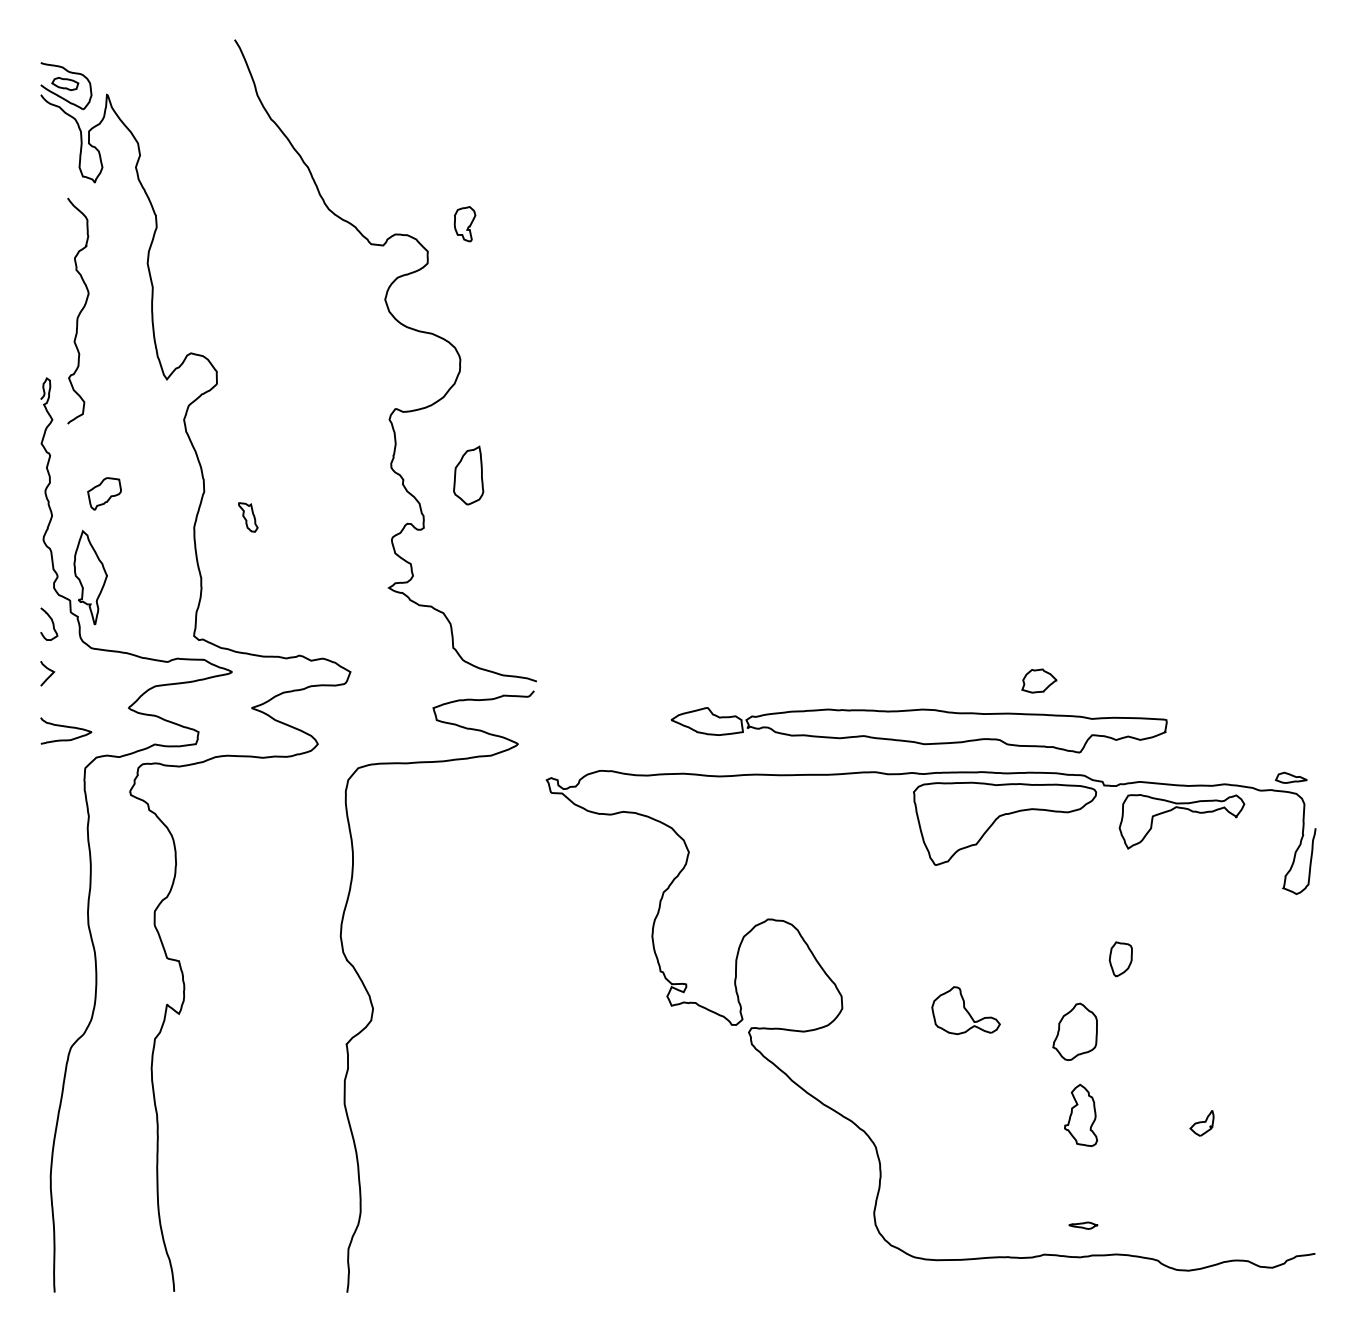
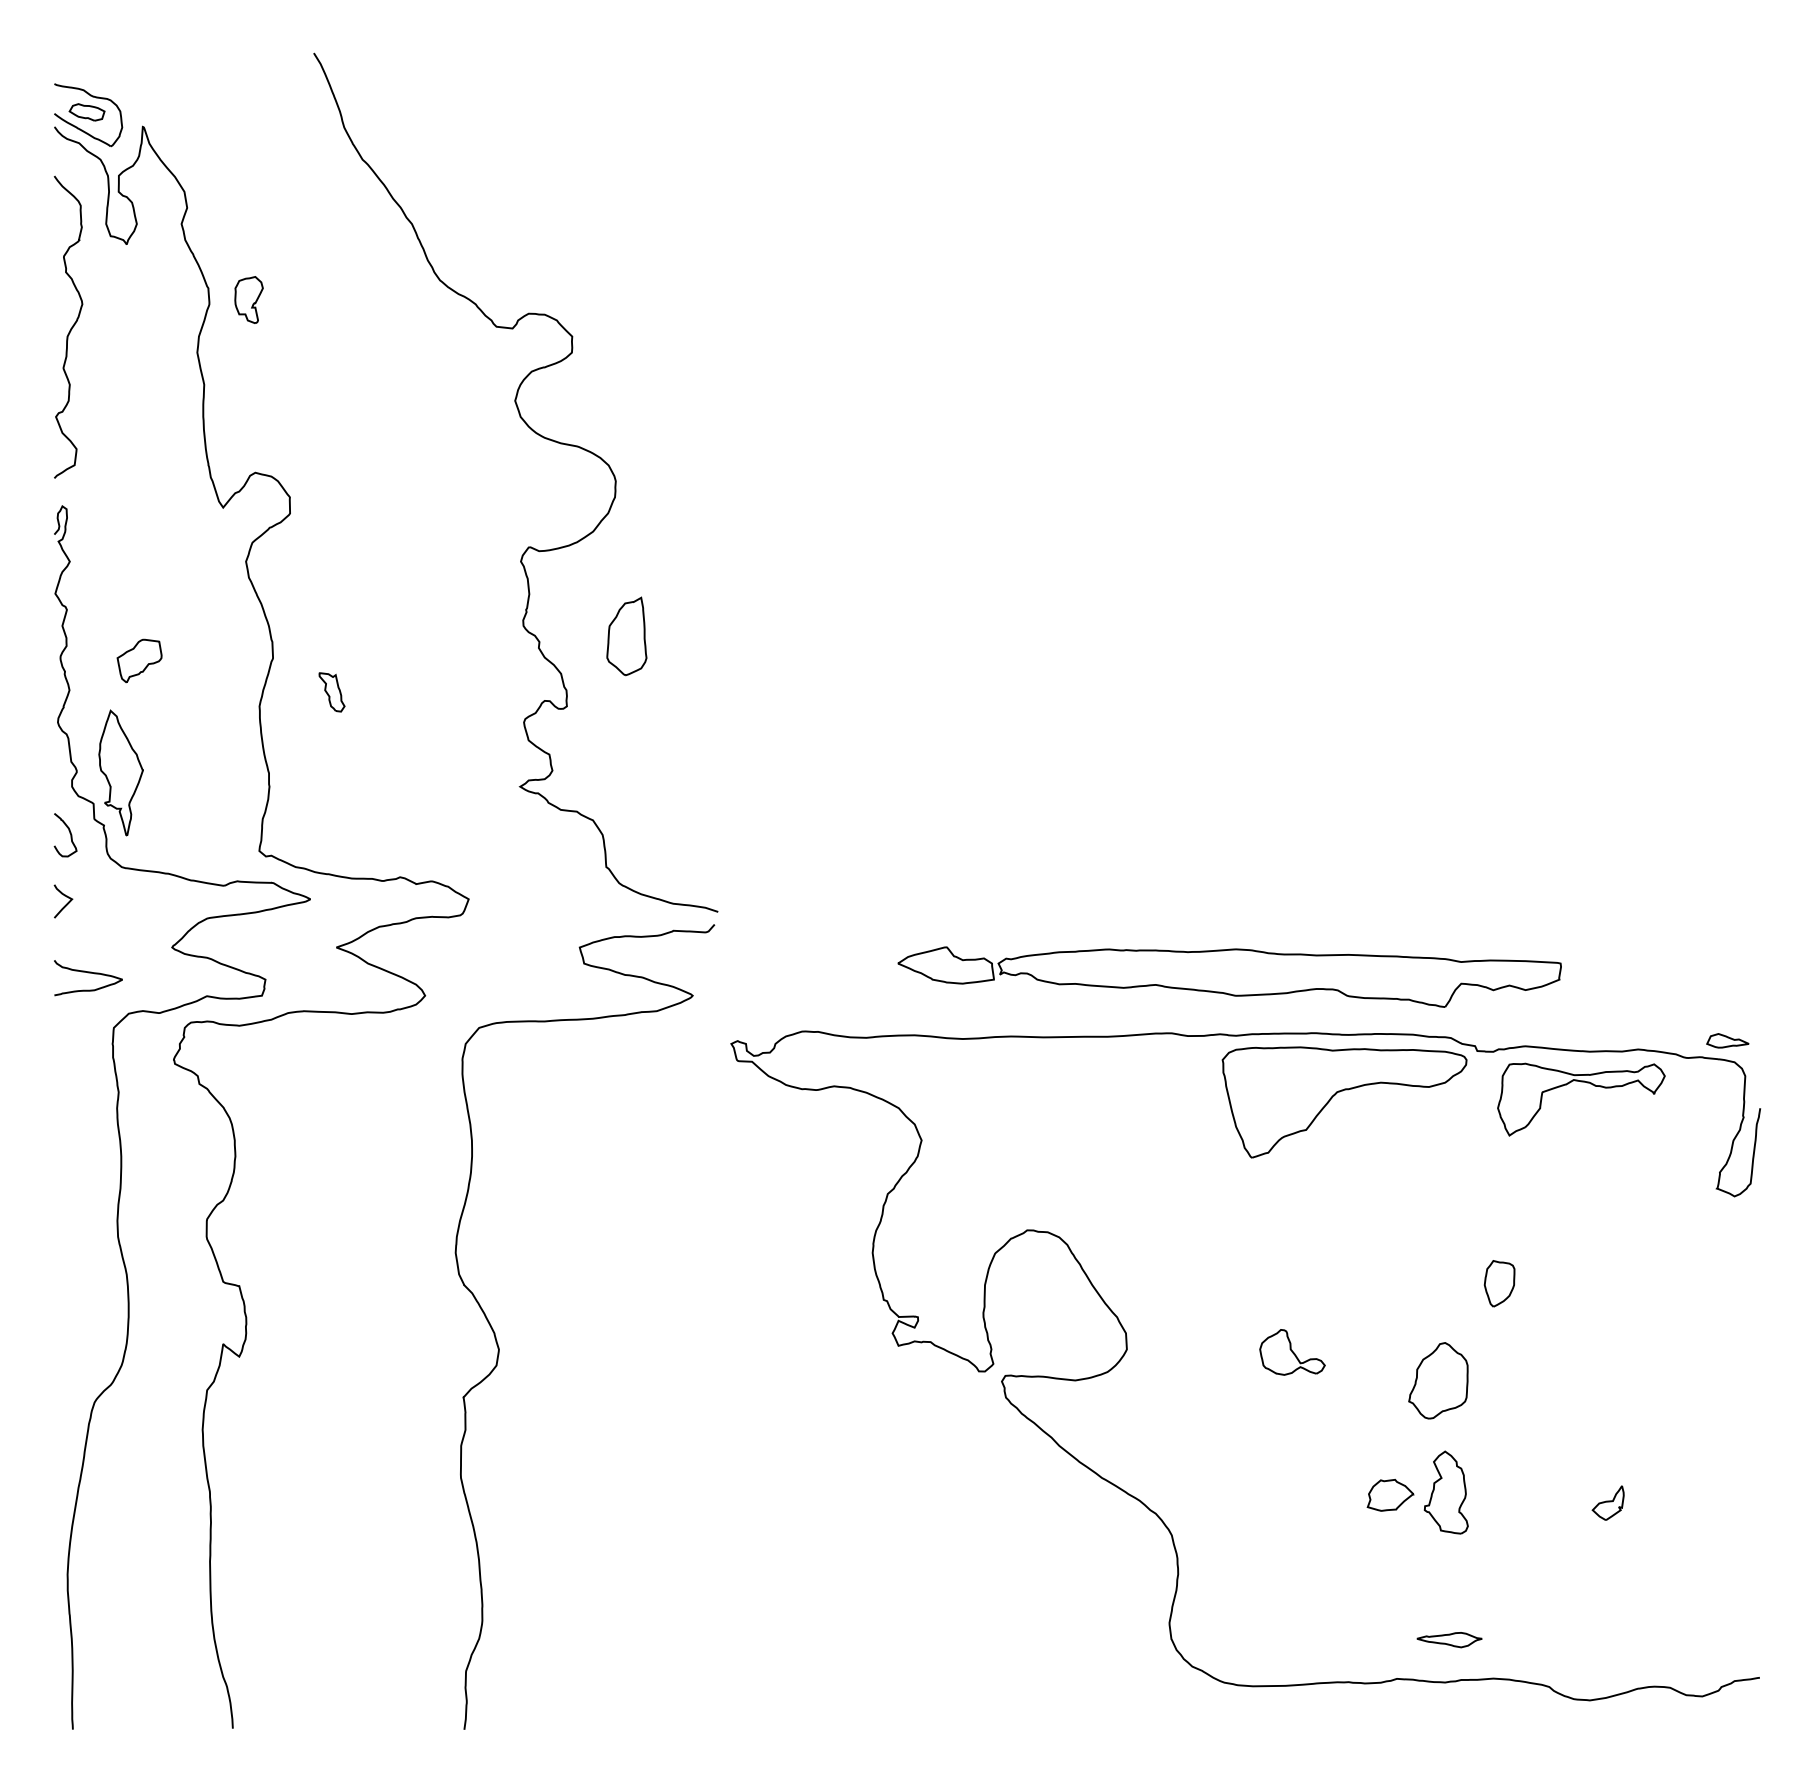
part: (464, 223) -> (248, 299), moved
curve: (79, 312) -> (70, 328), moved
part: (1039, 681) -> (1390, 1495), moved
part: (966, 1010) -> (1292, 1352), size x0.71
part: (1083, 1225) -> (1449, 1640), size x1.67

